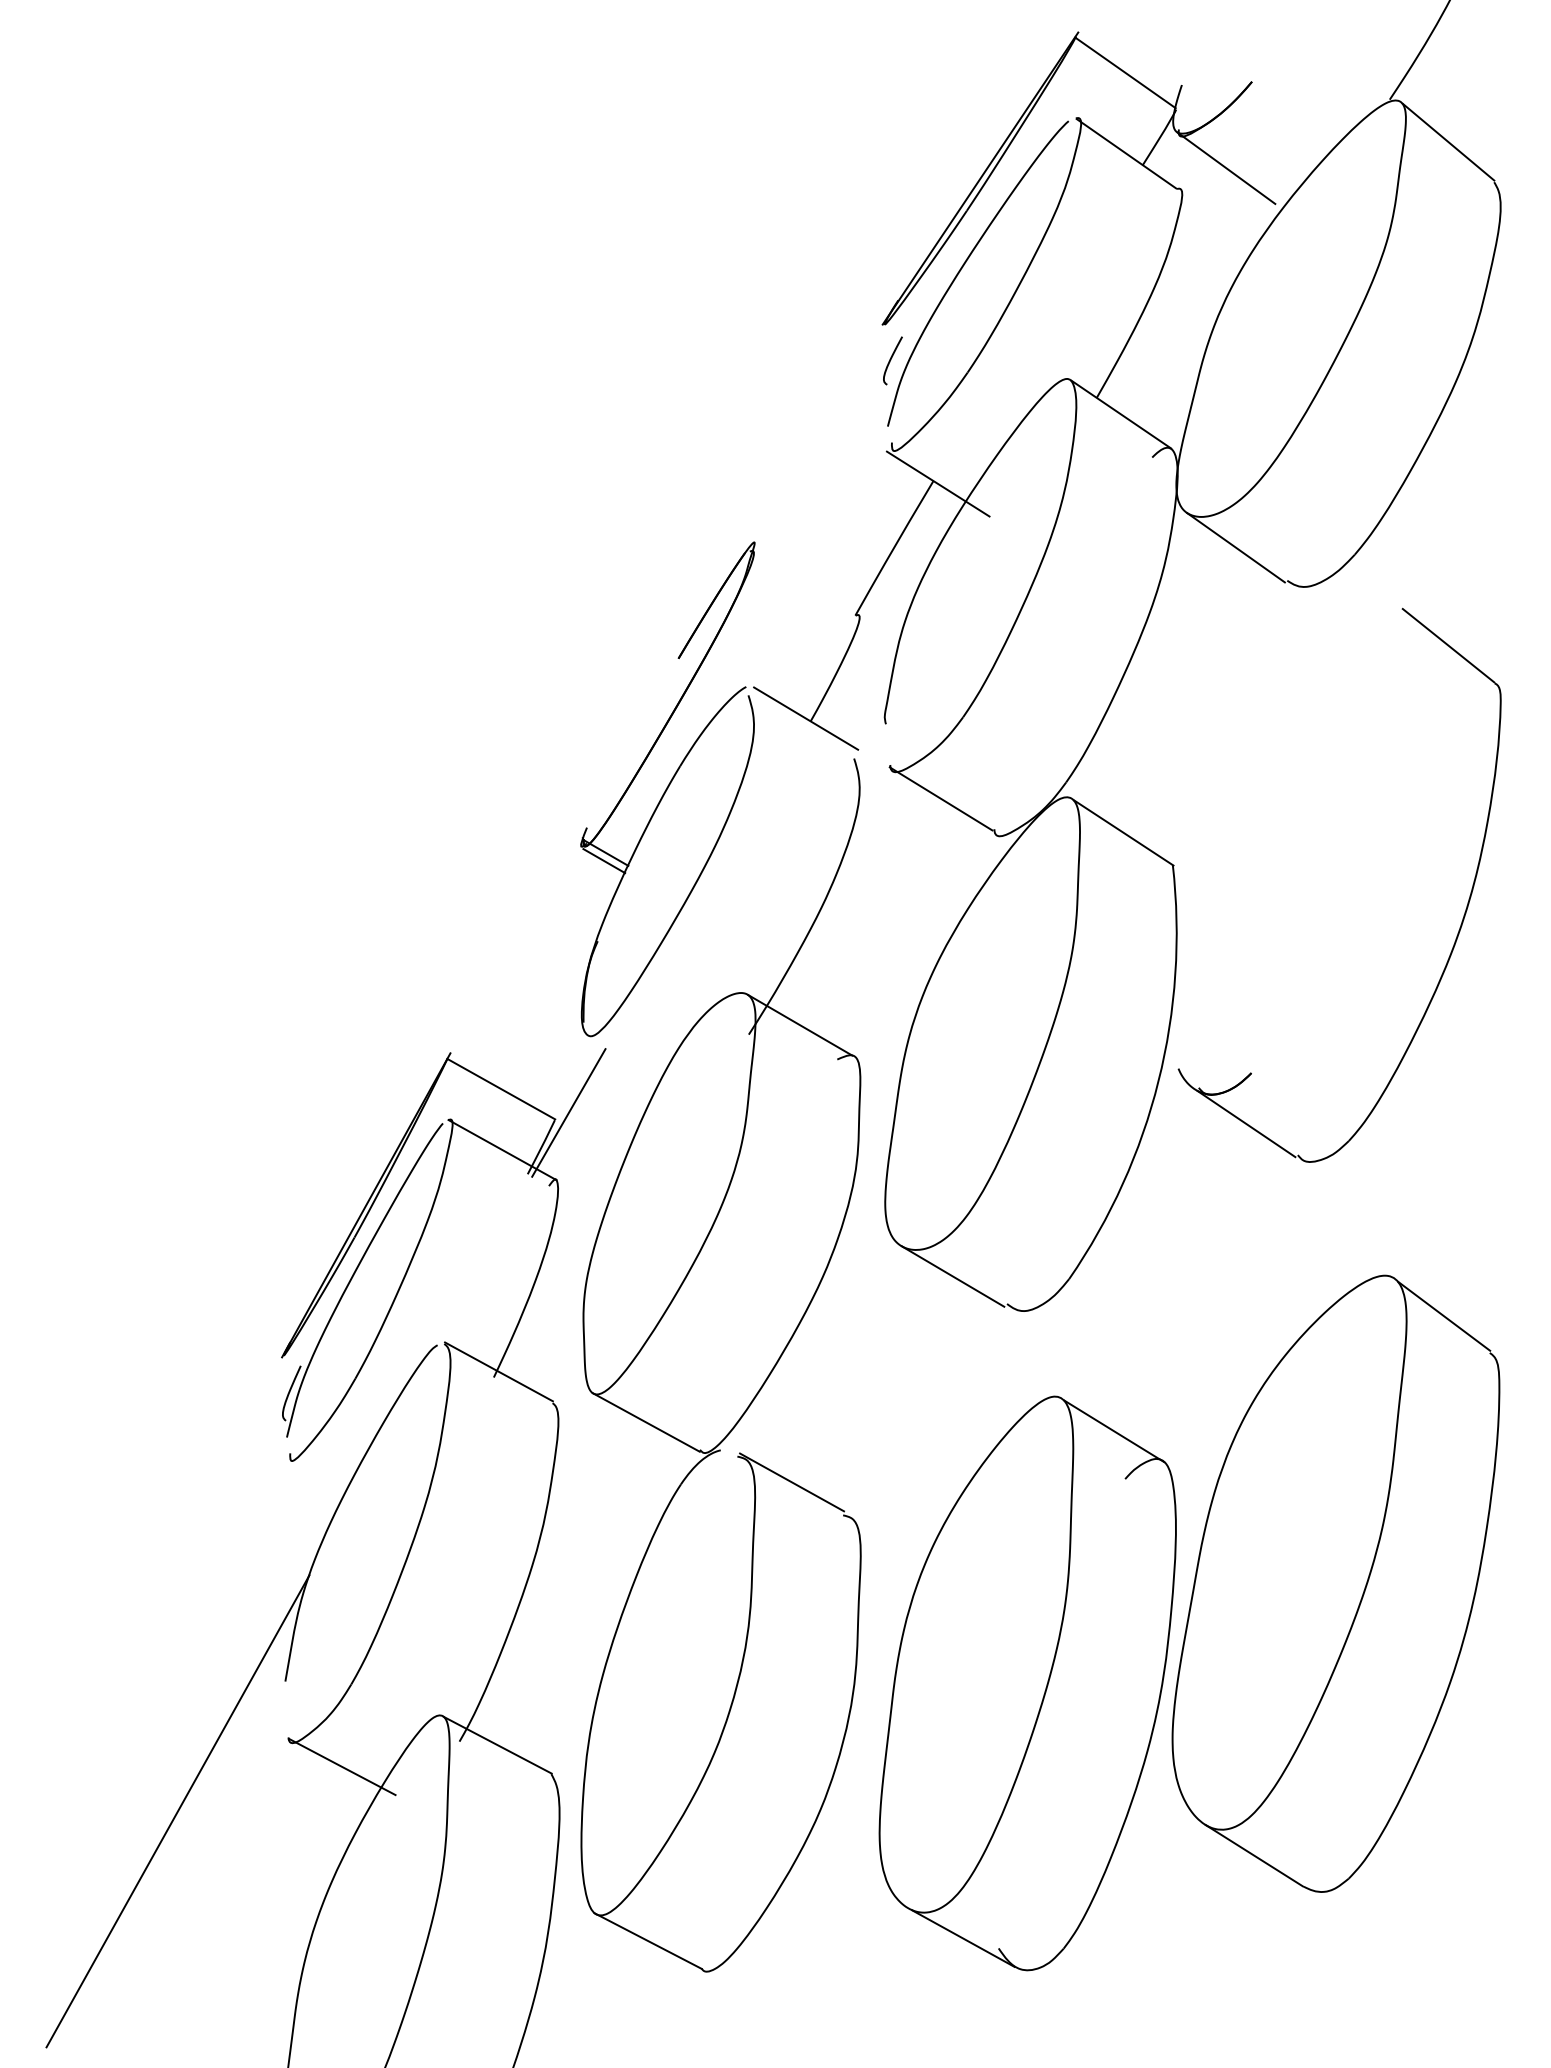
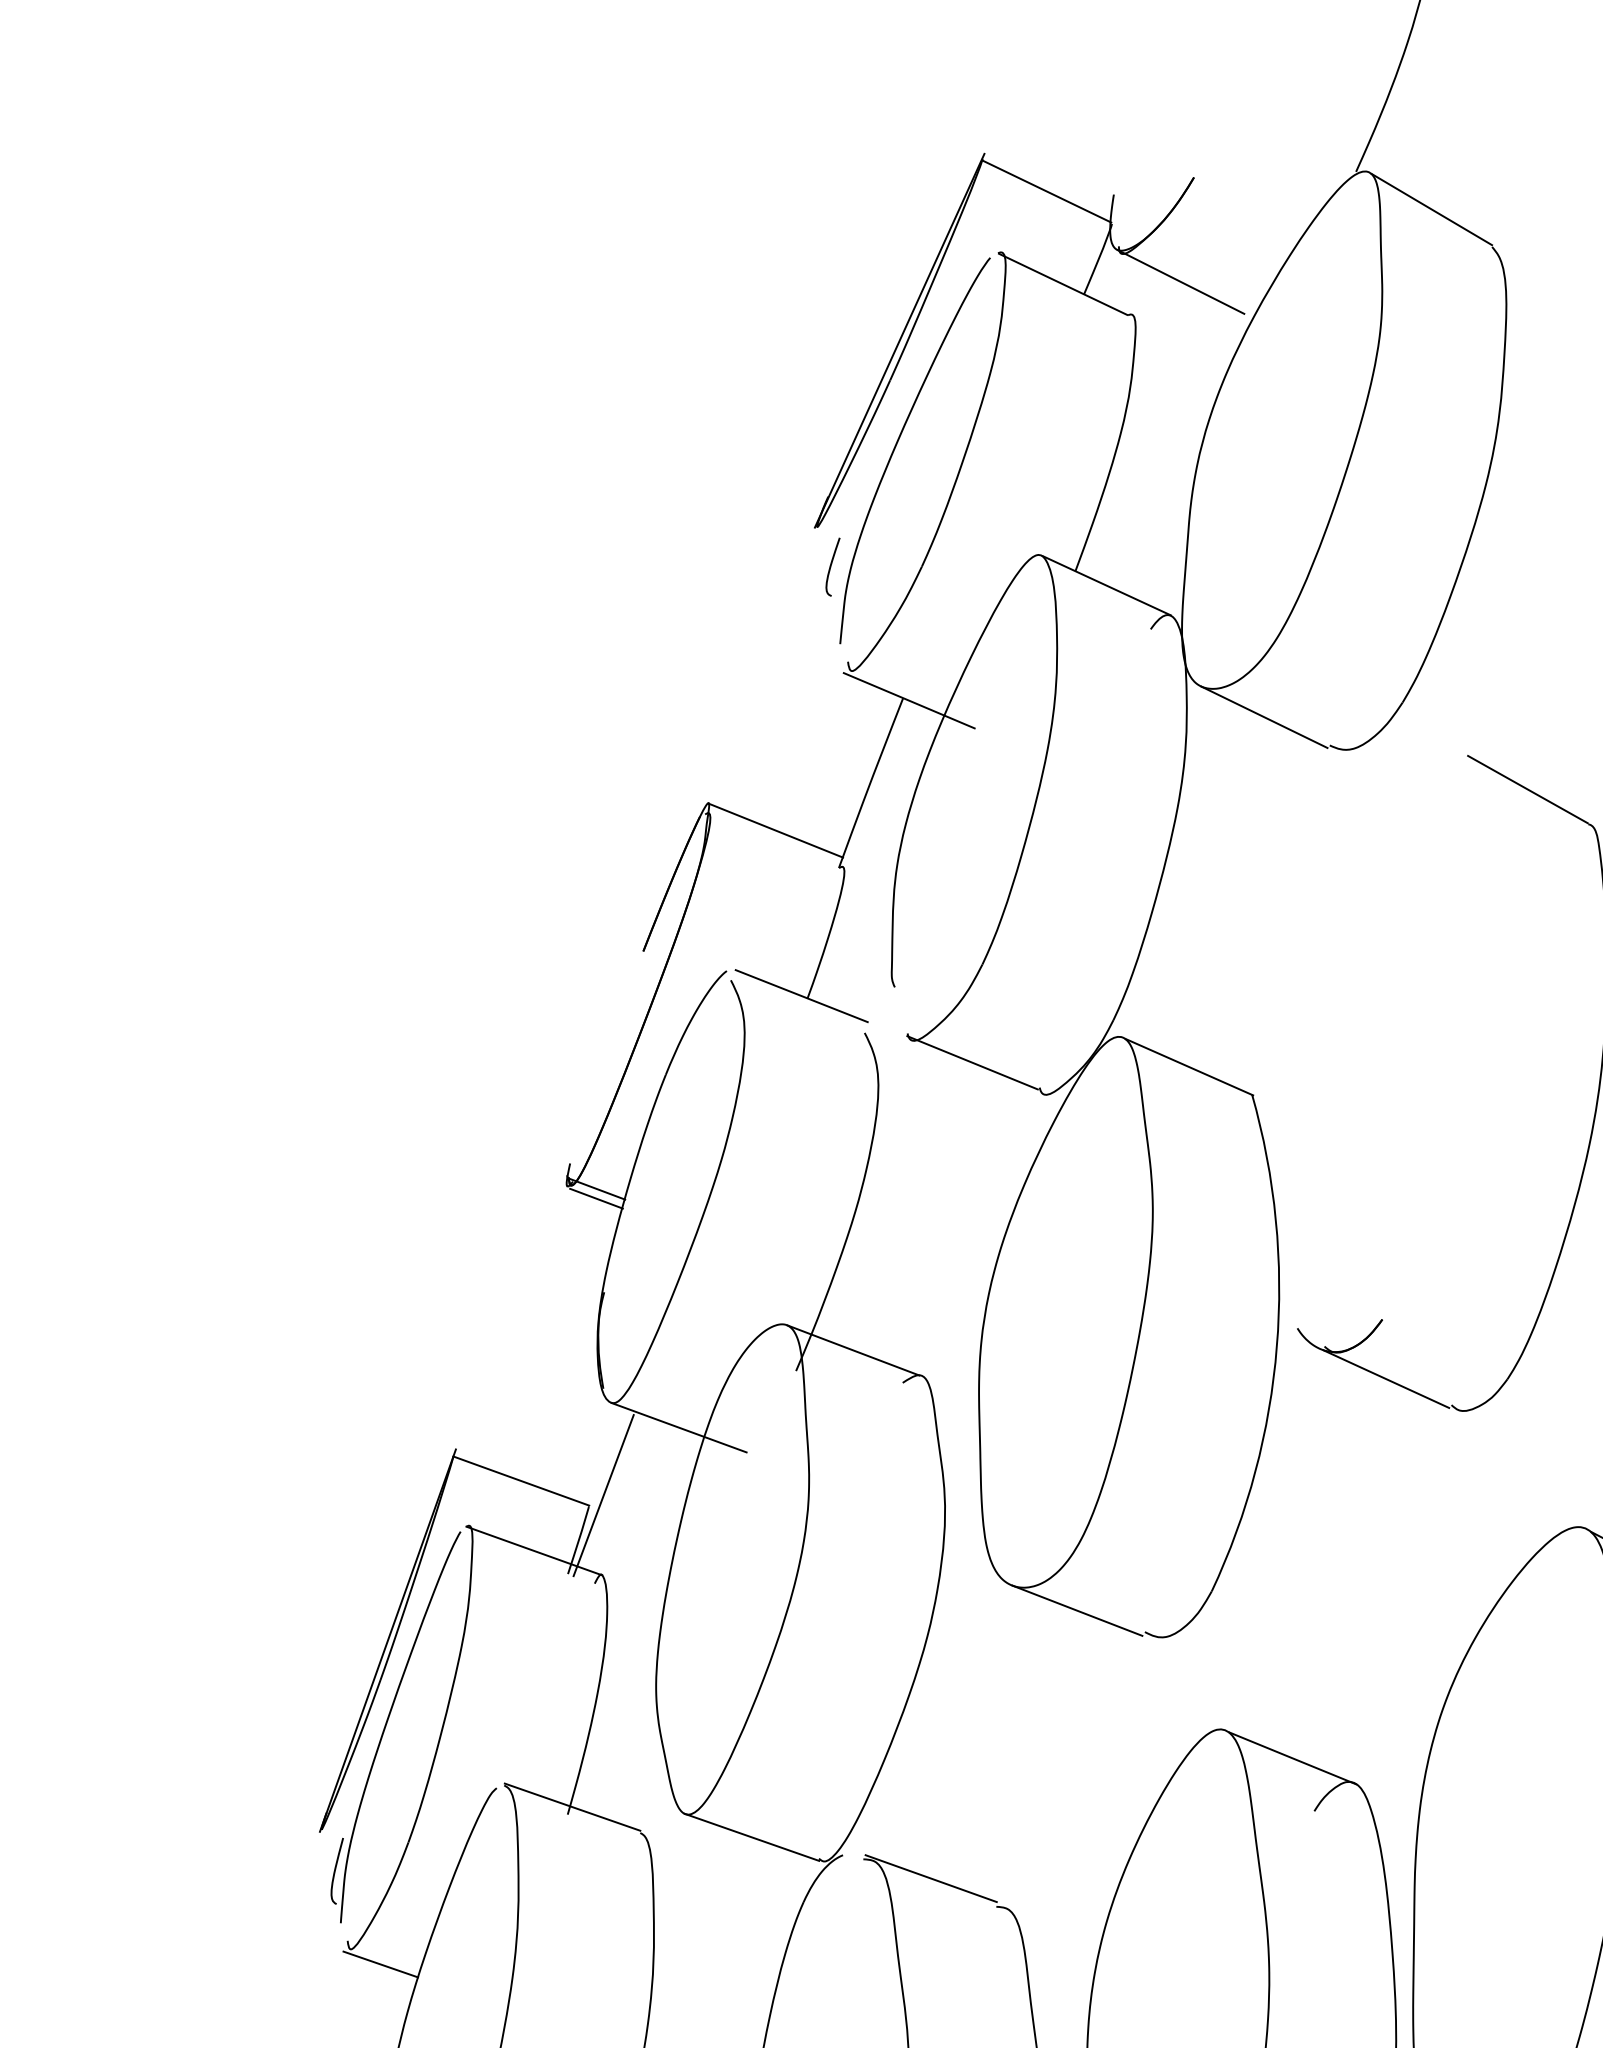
line: (807, 575) -> (776, 830), added
line: (641, 1065) -> (678, 1427), added
line: (314, 1477) -> (380, 1964), added

